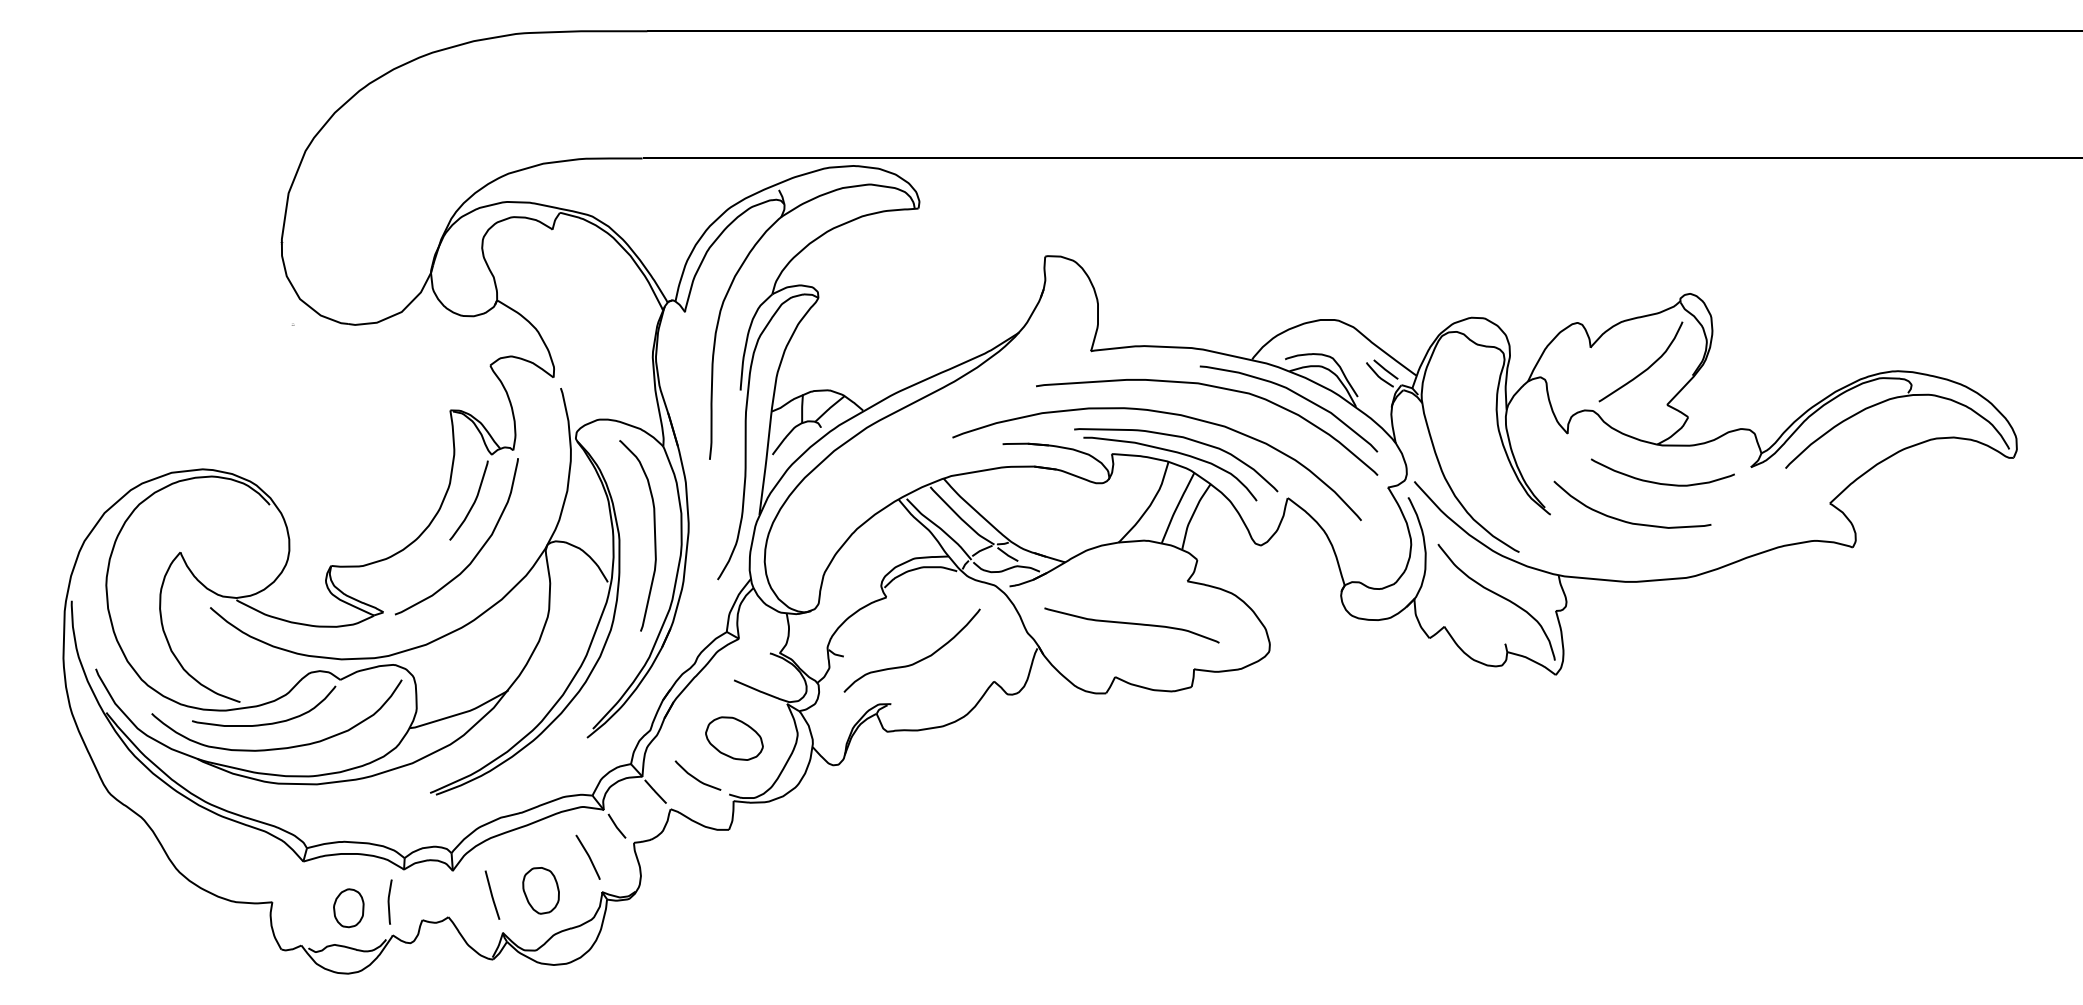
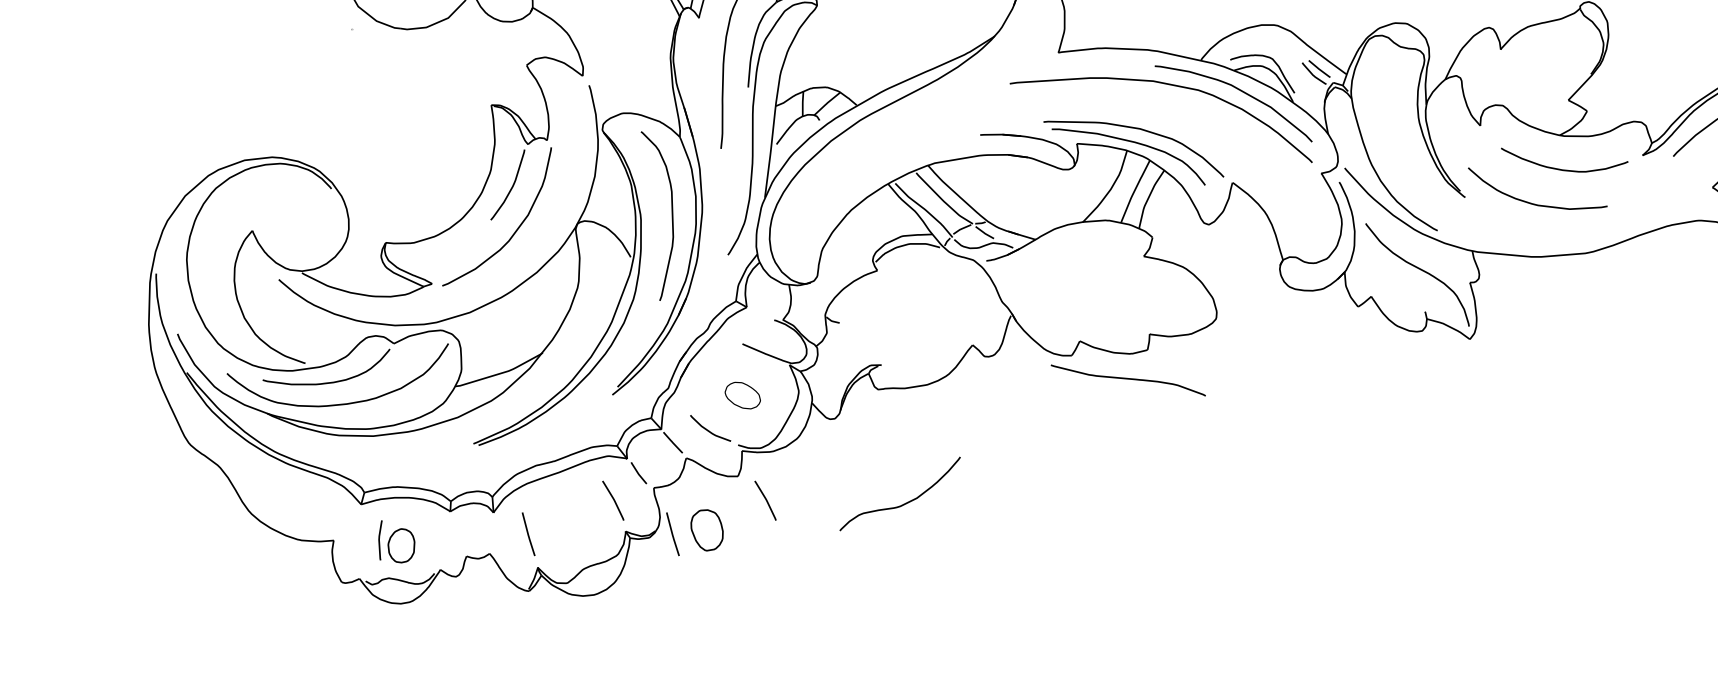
curve: (1647, 367) -> (1551, 67), removed
curve: (1161, 413) -> (1120, 107), removed
curve: (1131, 624) -> (1127, 379), moved
curve: (916, 661) -> (903, 503), moved
part: (734, 738) -> (742, 395), size x0.7
curve: (759, 855) -> (764, 499), added
part: (540, 890) -> (706, 530), moved
line: (655, 894) -> (672, 533), added
curve: (389, 901) -> (379, 539), moved

